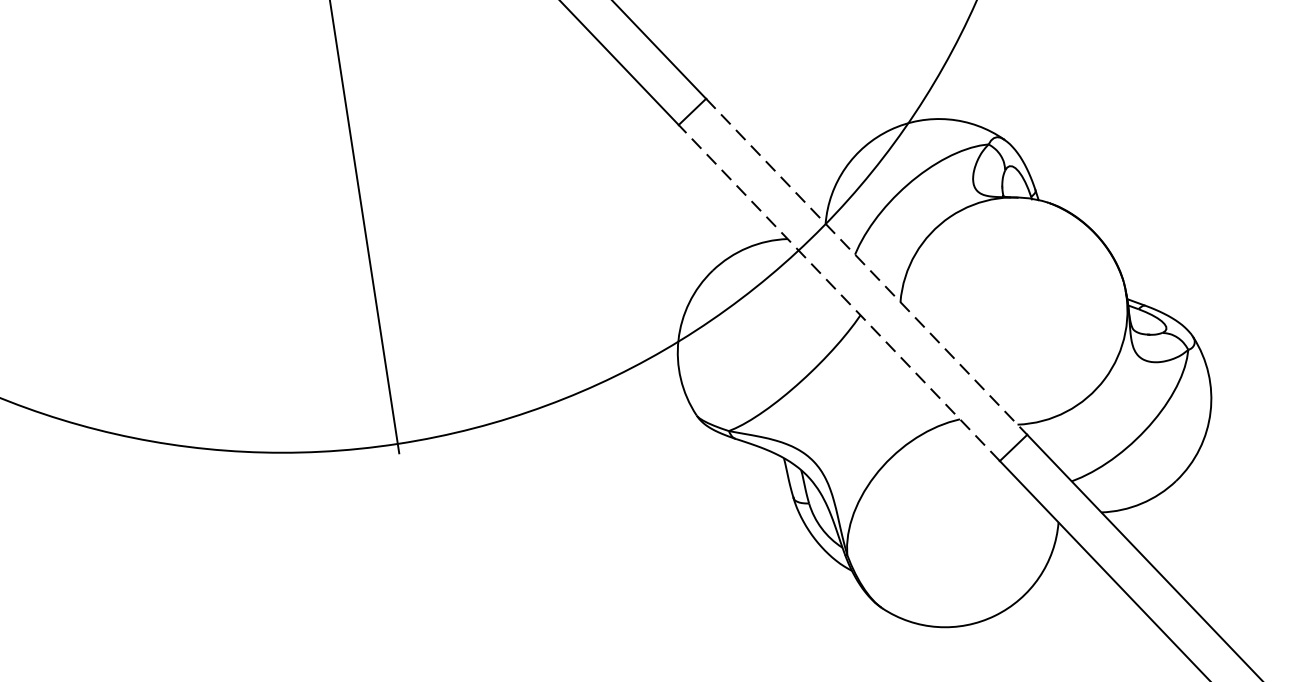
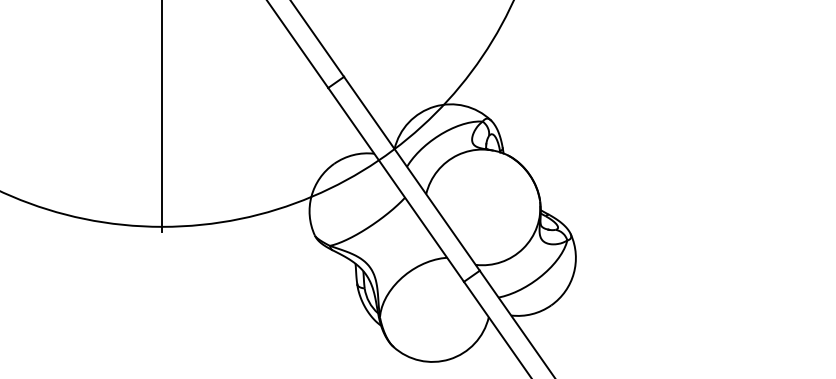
line: (867, 267) -> (412, 174), dashed -> solid
line: (837, 292) -> (395, 184), dashed -> solid

